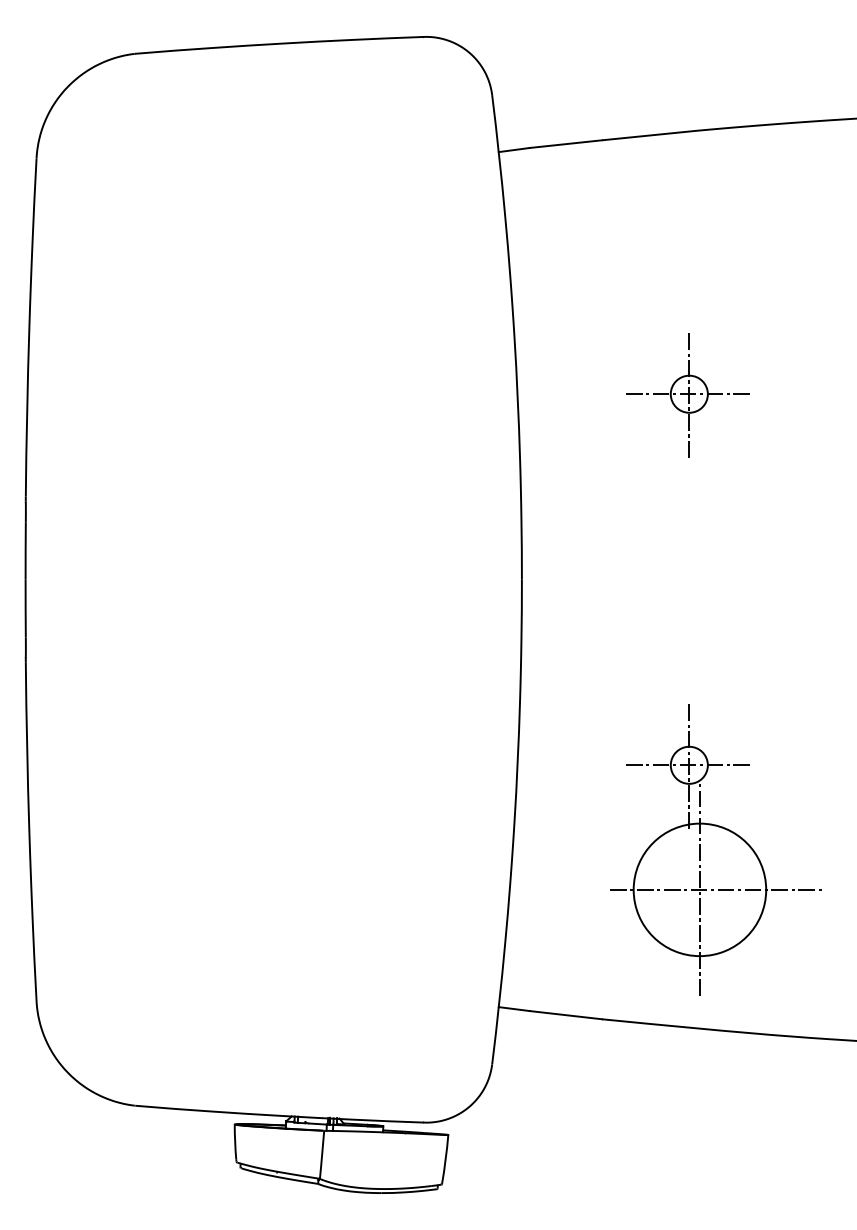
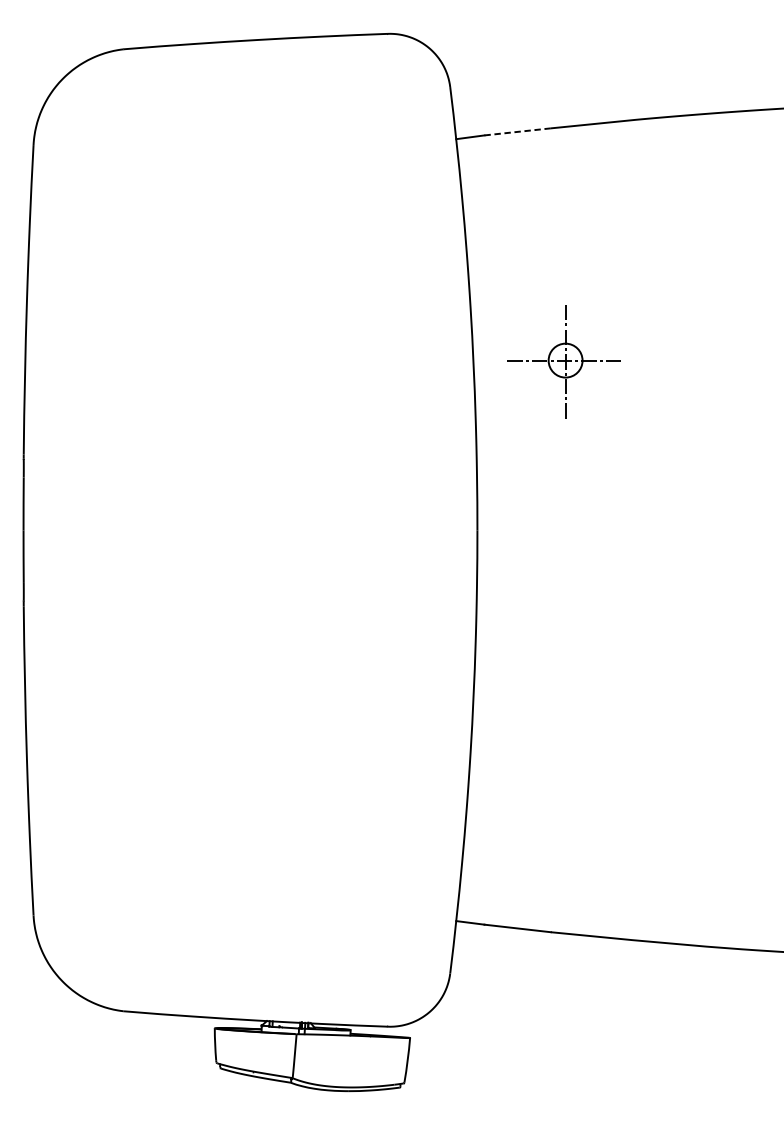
line: (565, 144) -> (517, 132), solid -> dashed
part: (687, 395) -> (563, 361), moved
part: (715, 849) -> (654, 776), removed

